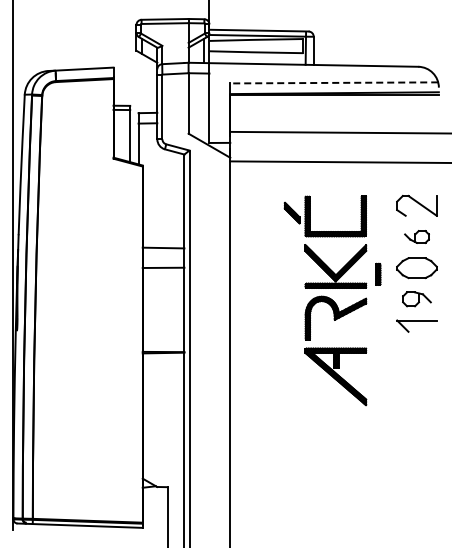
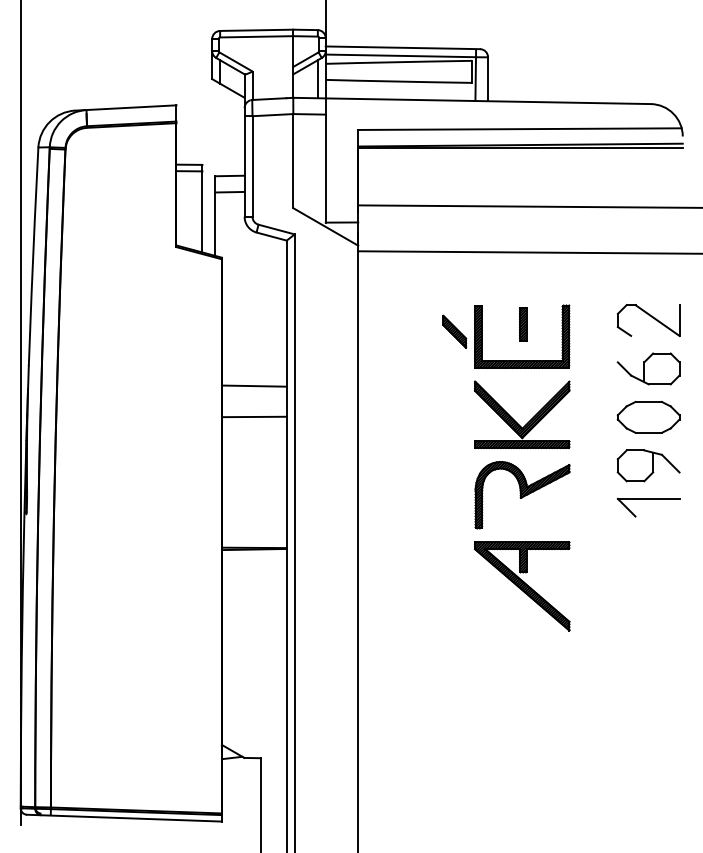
line: (334, 82) -> (520, 128), dashed -> solid
part: (416, 236) -> (647, 368), size x1.67
part: (378, 273) -> (523, 323), moved
part: (416, 299) -> (647, 466), size x1.43

